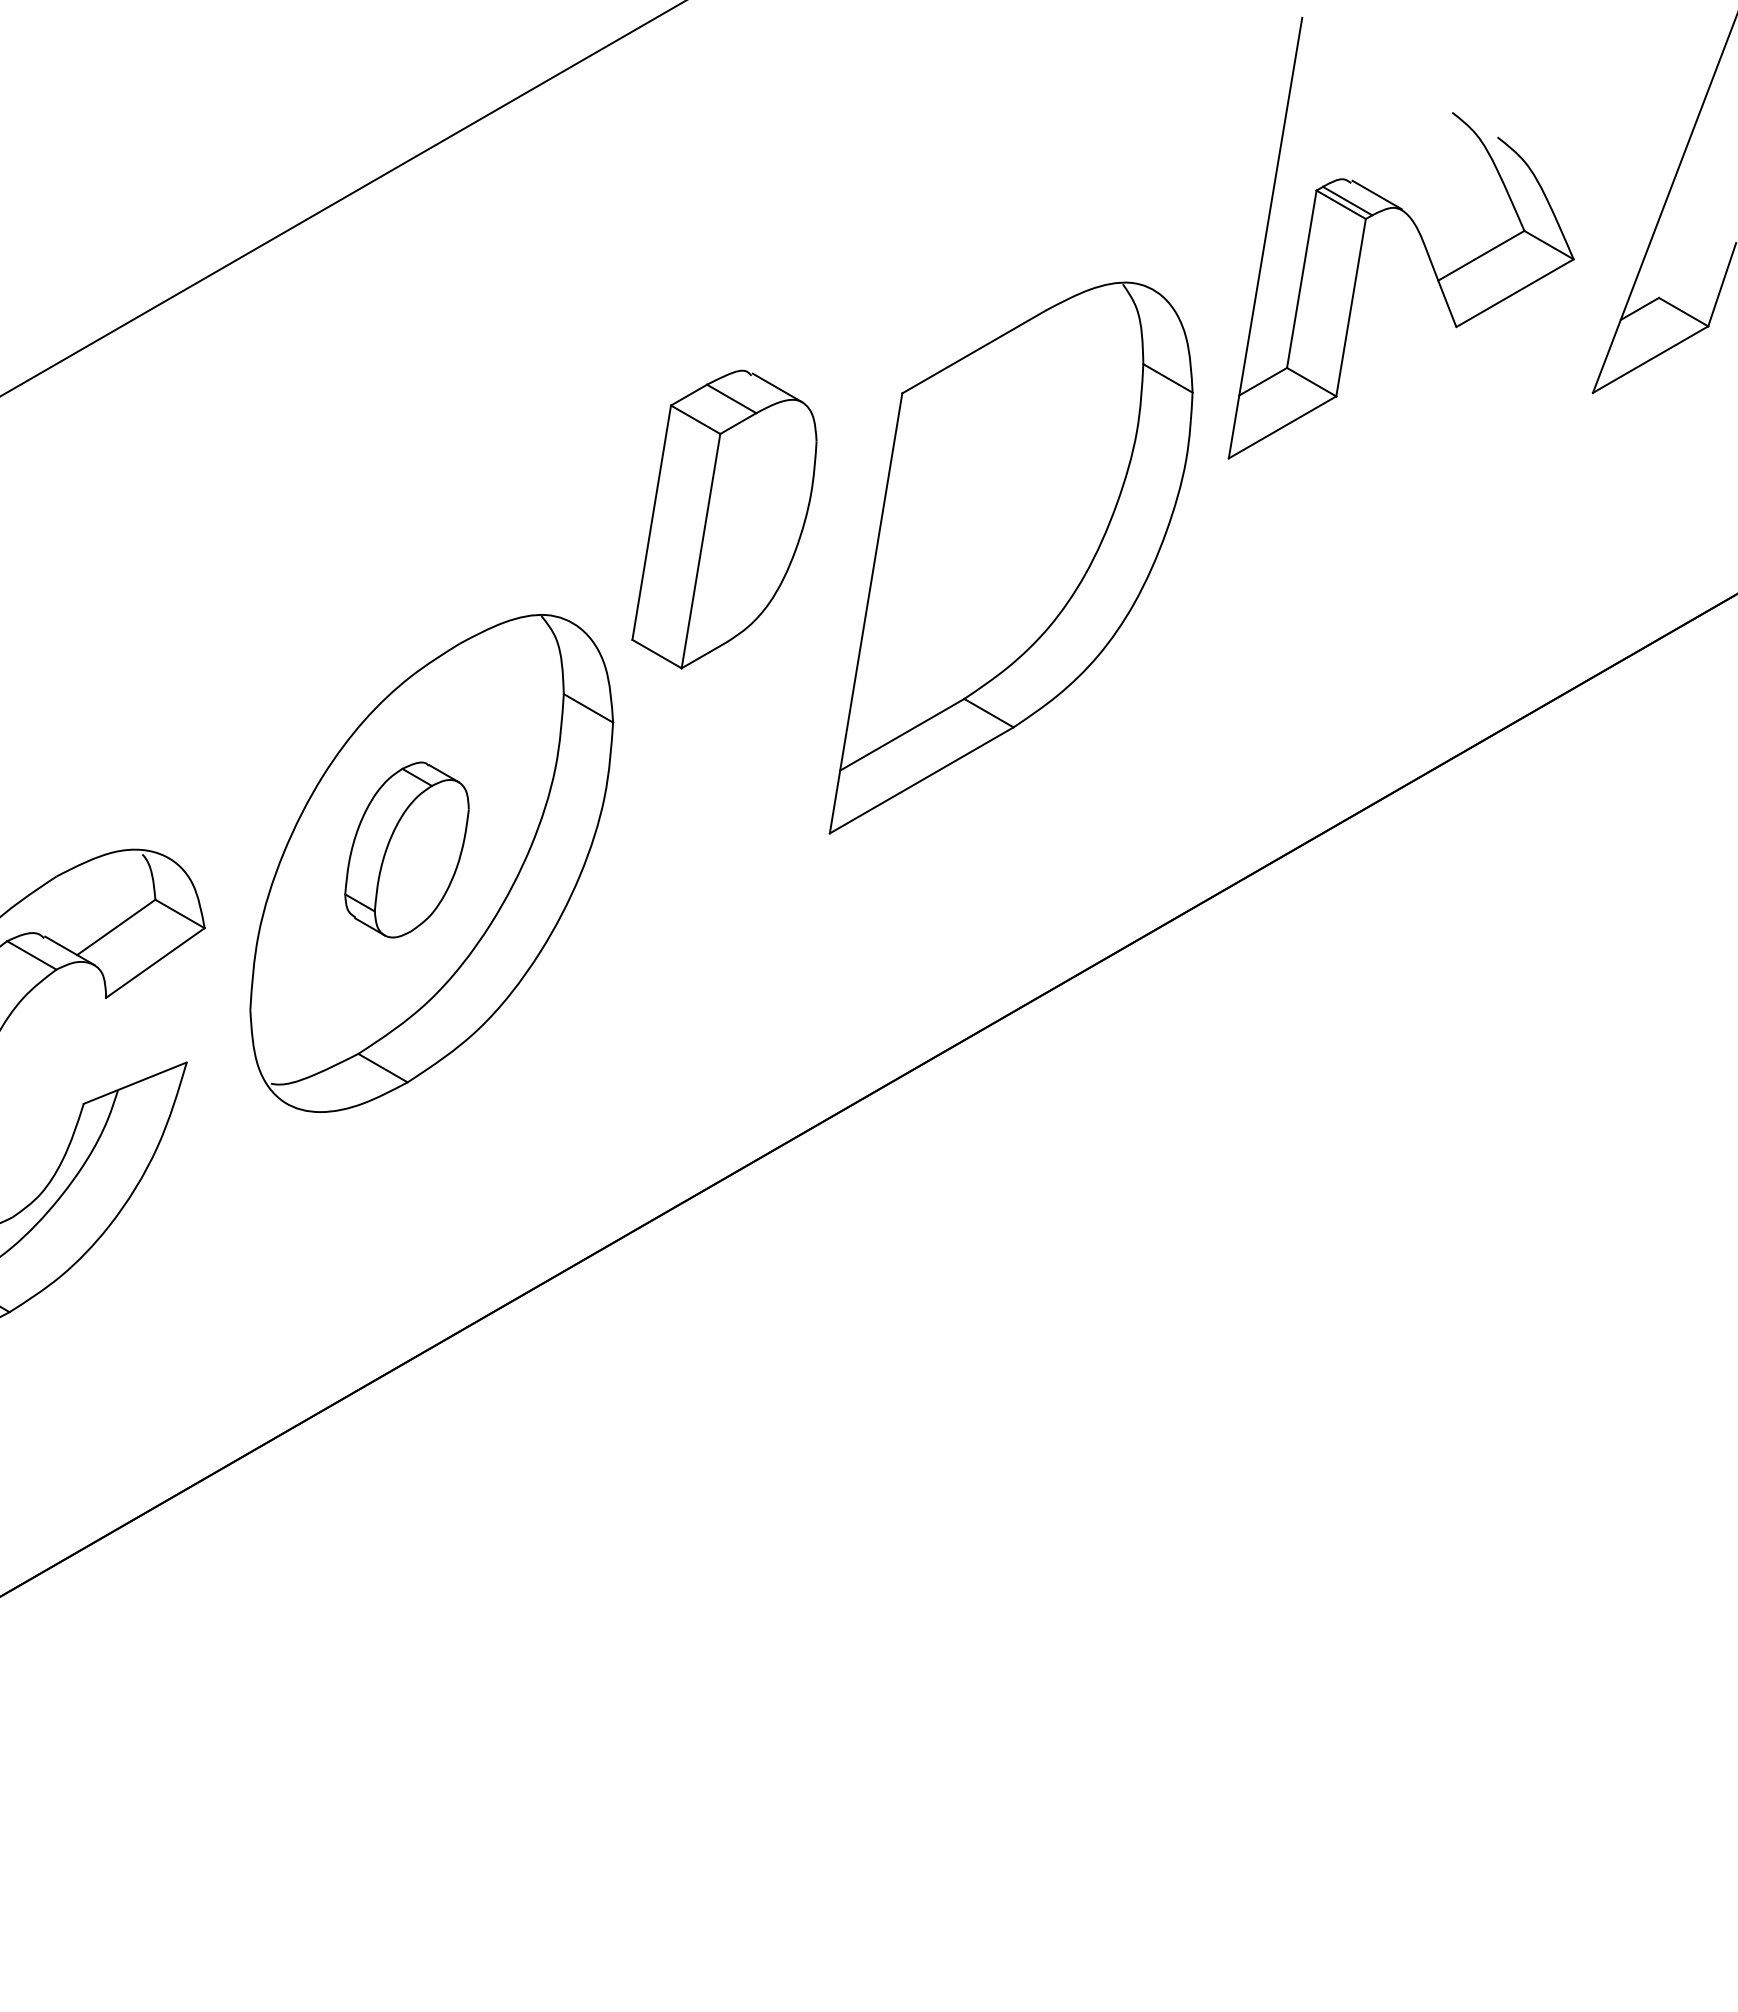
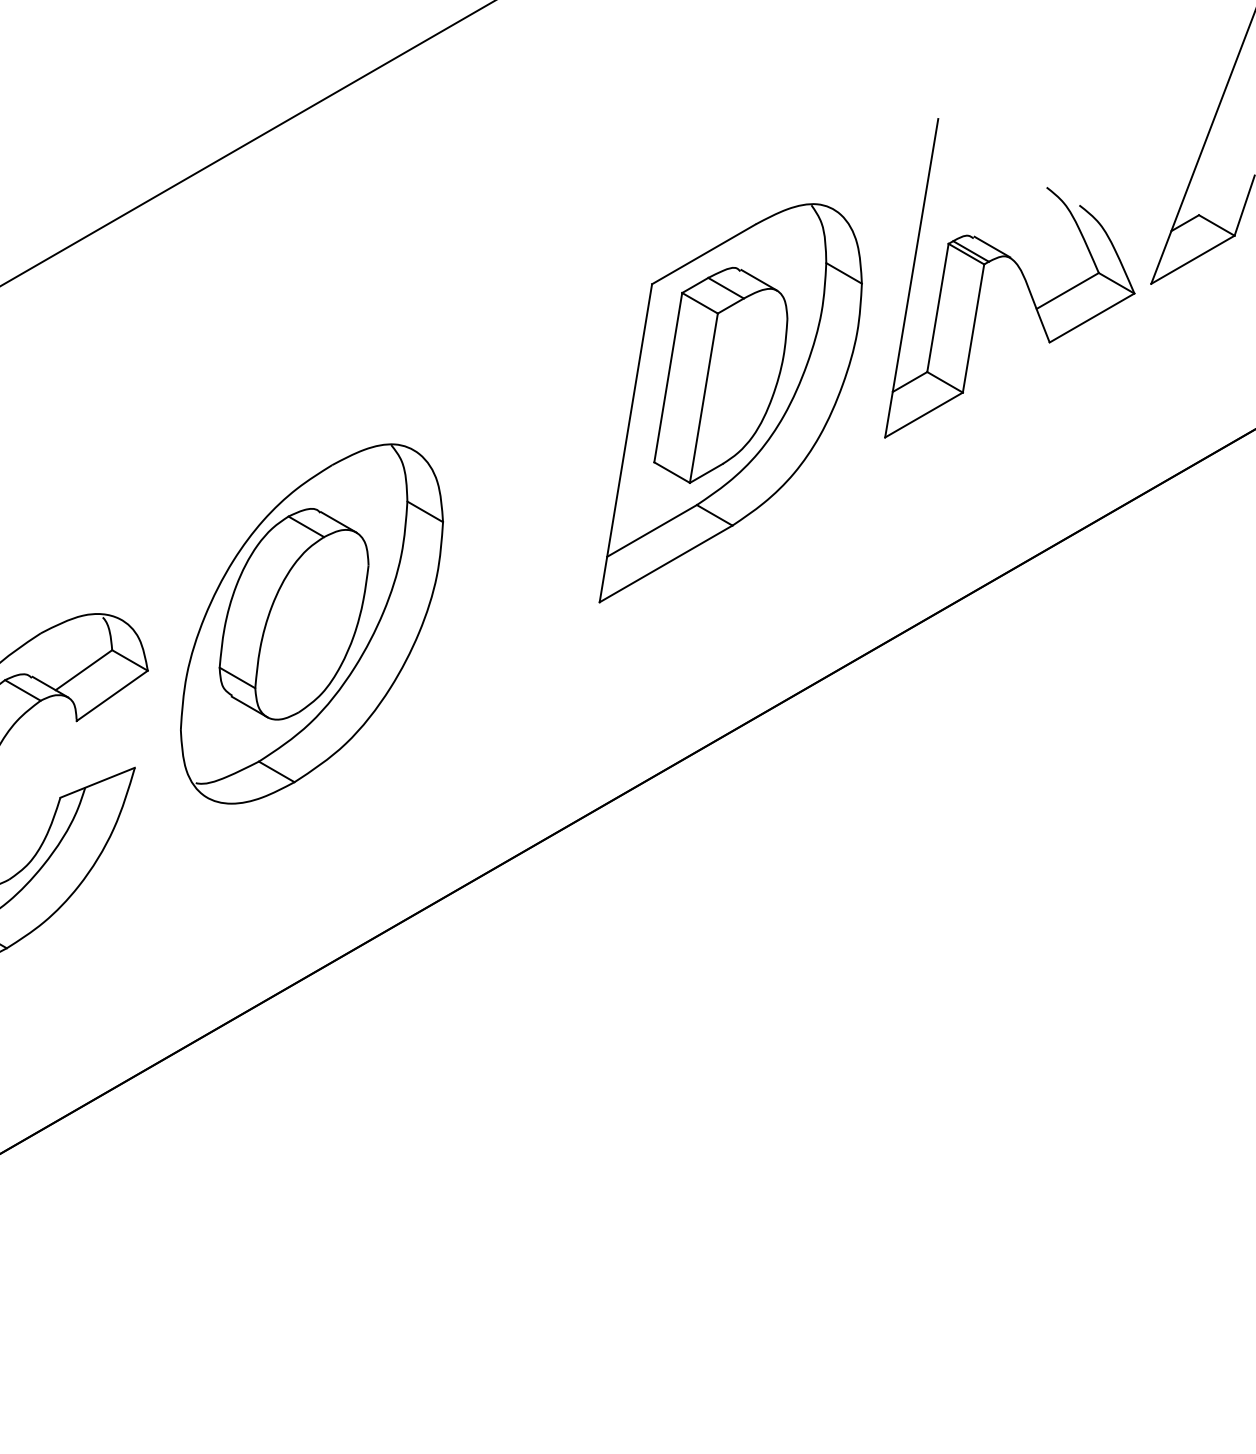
part: (1416, 229) -> (1020, 271), moved
part: (724, 519) -> (720, 375), moved
part: (406, 849) -> (293, 613), size x1.67

